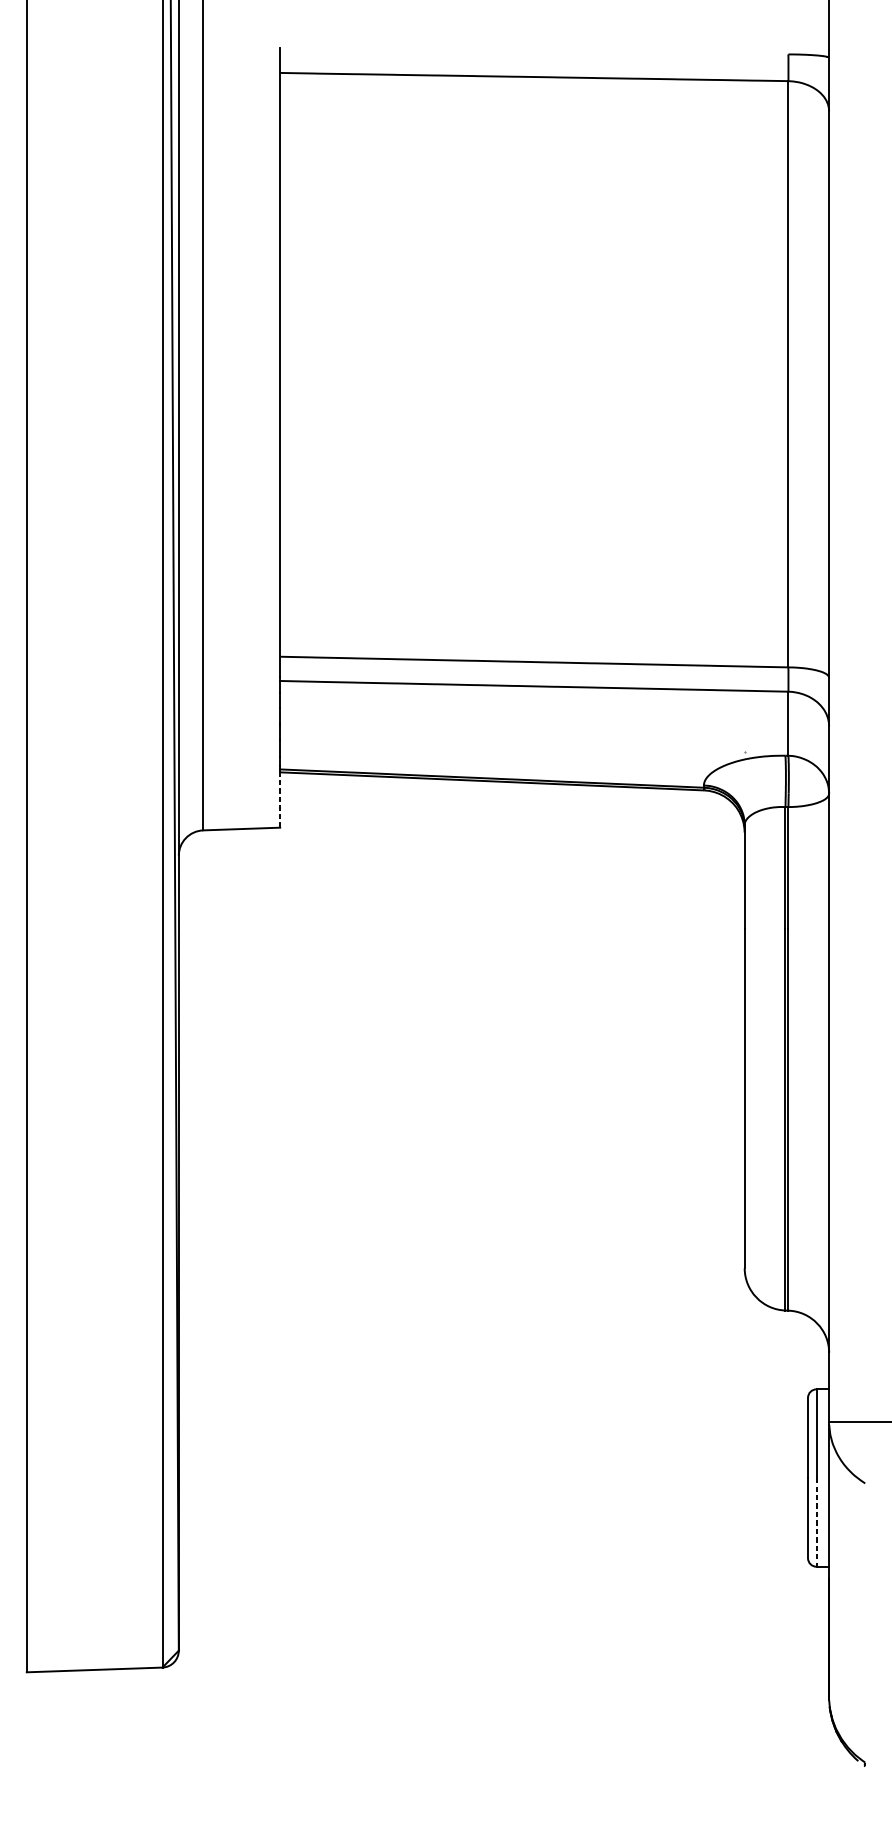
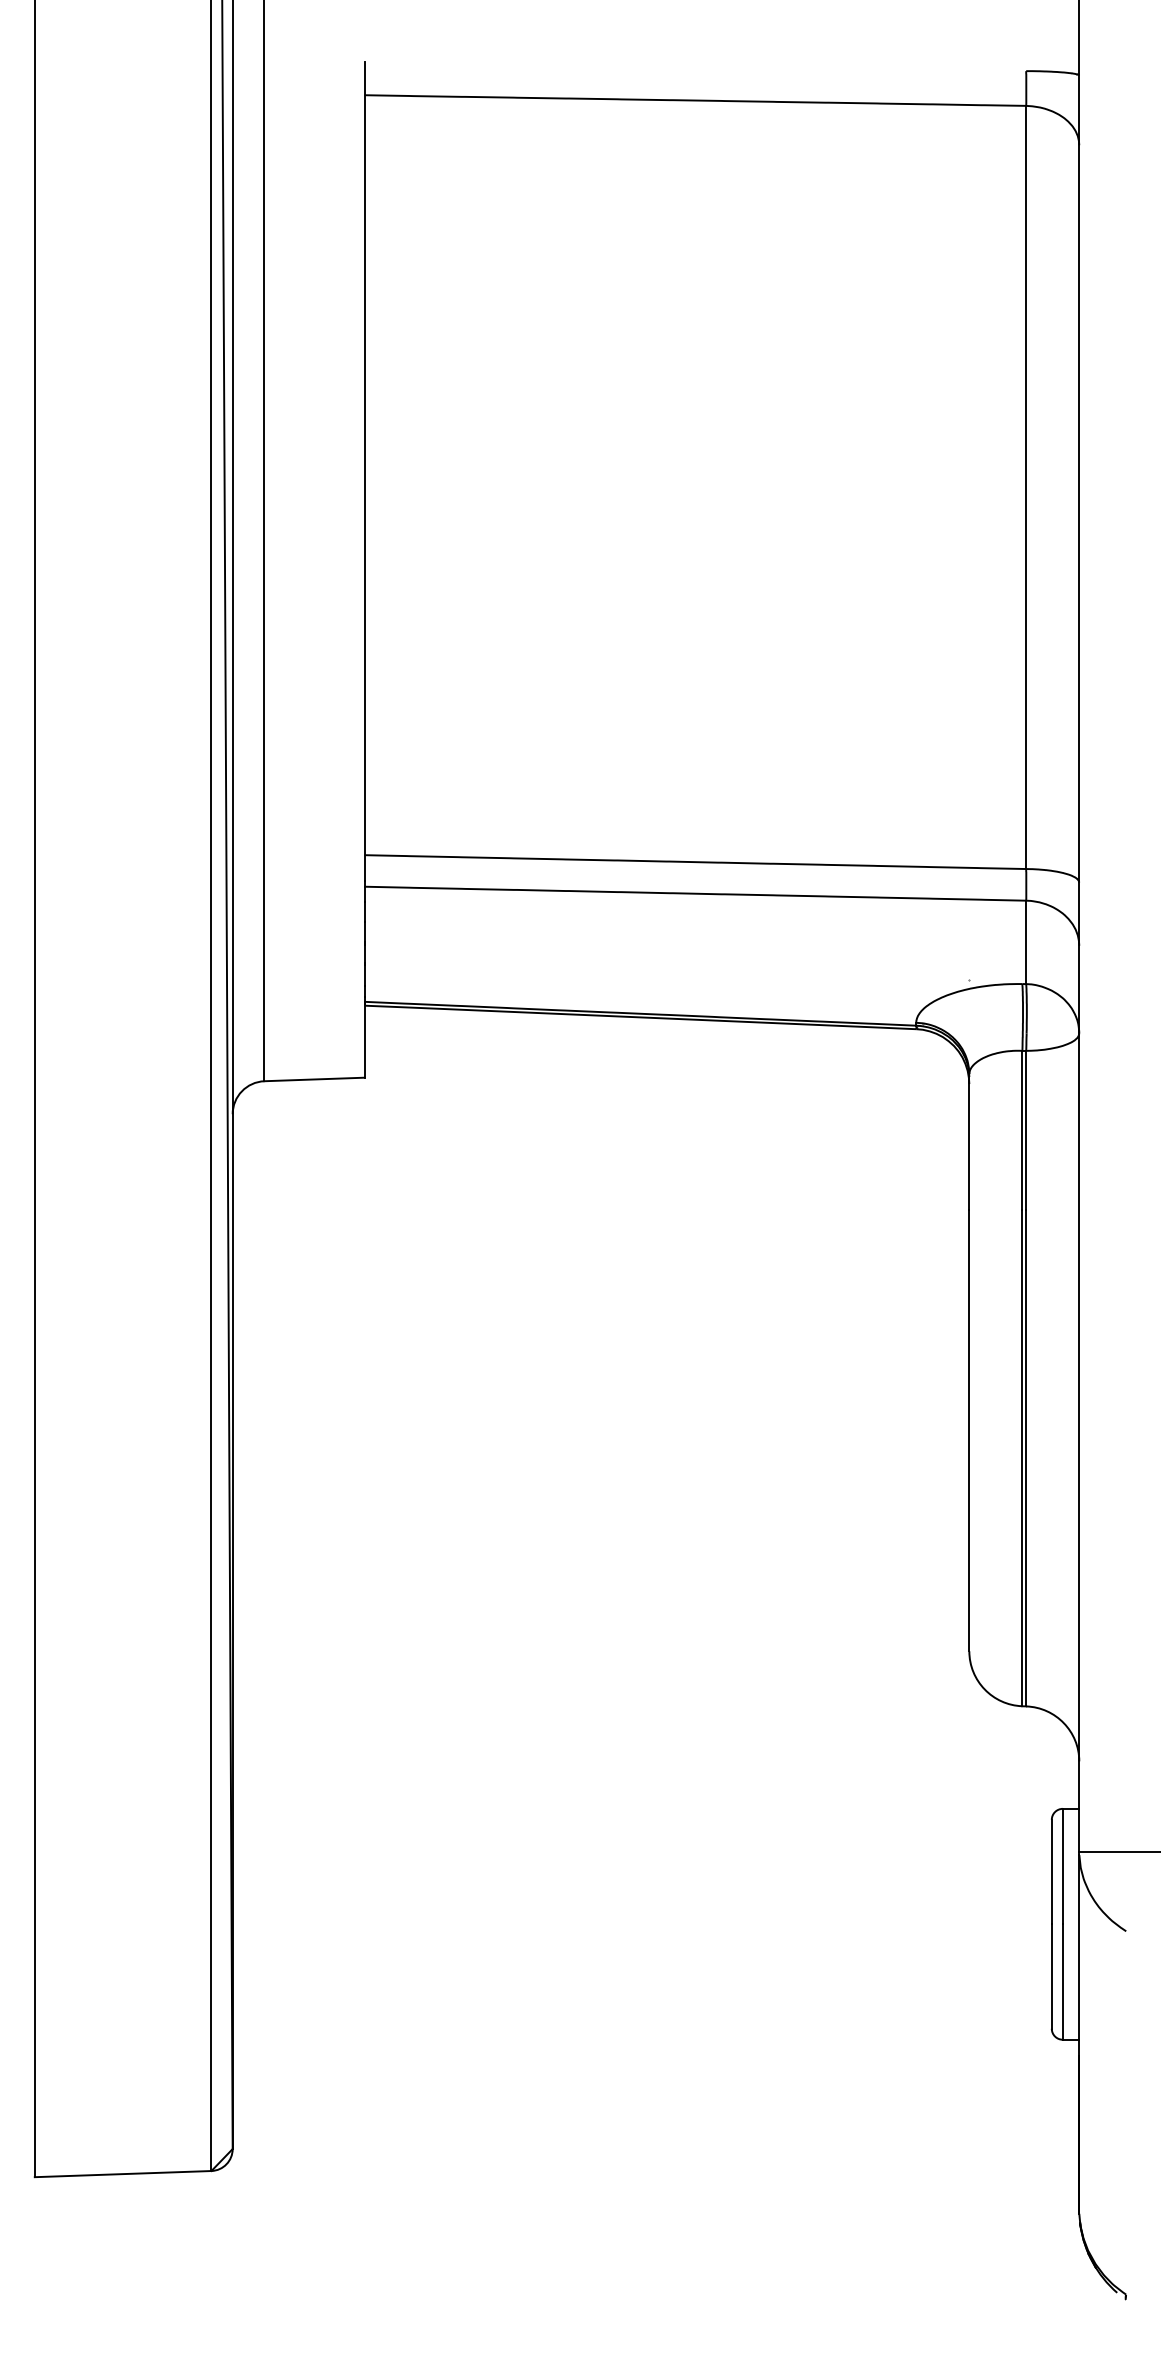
line: (280, 799) -> (364, 1041), dashed -> solid
line: (816, 1522) -> (1062, 1982), dashed -> solid

